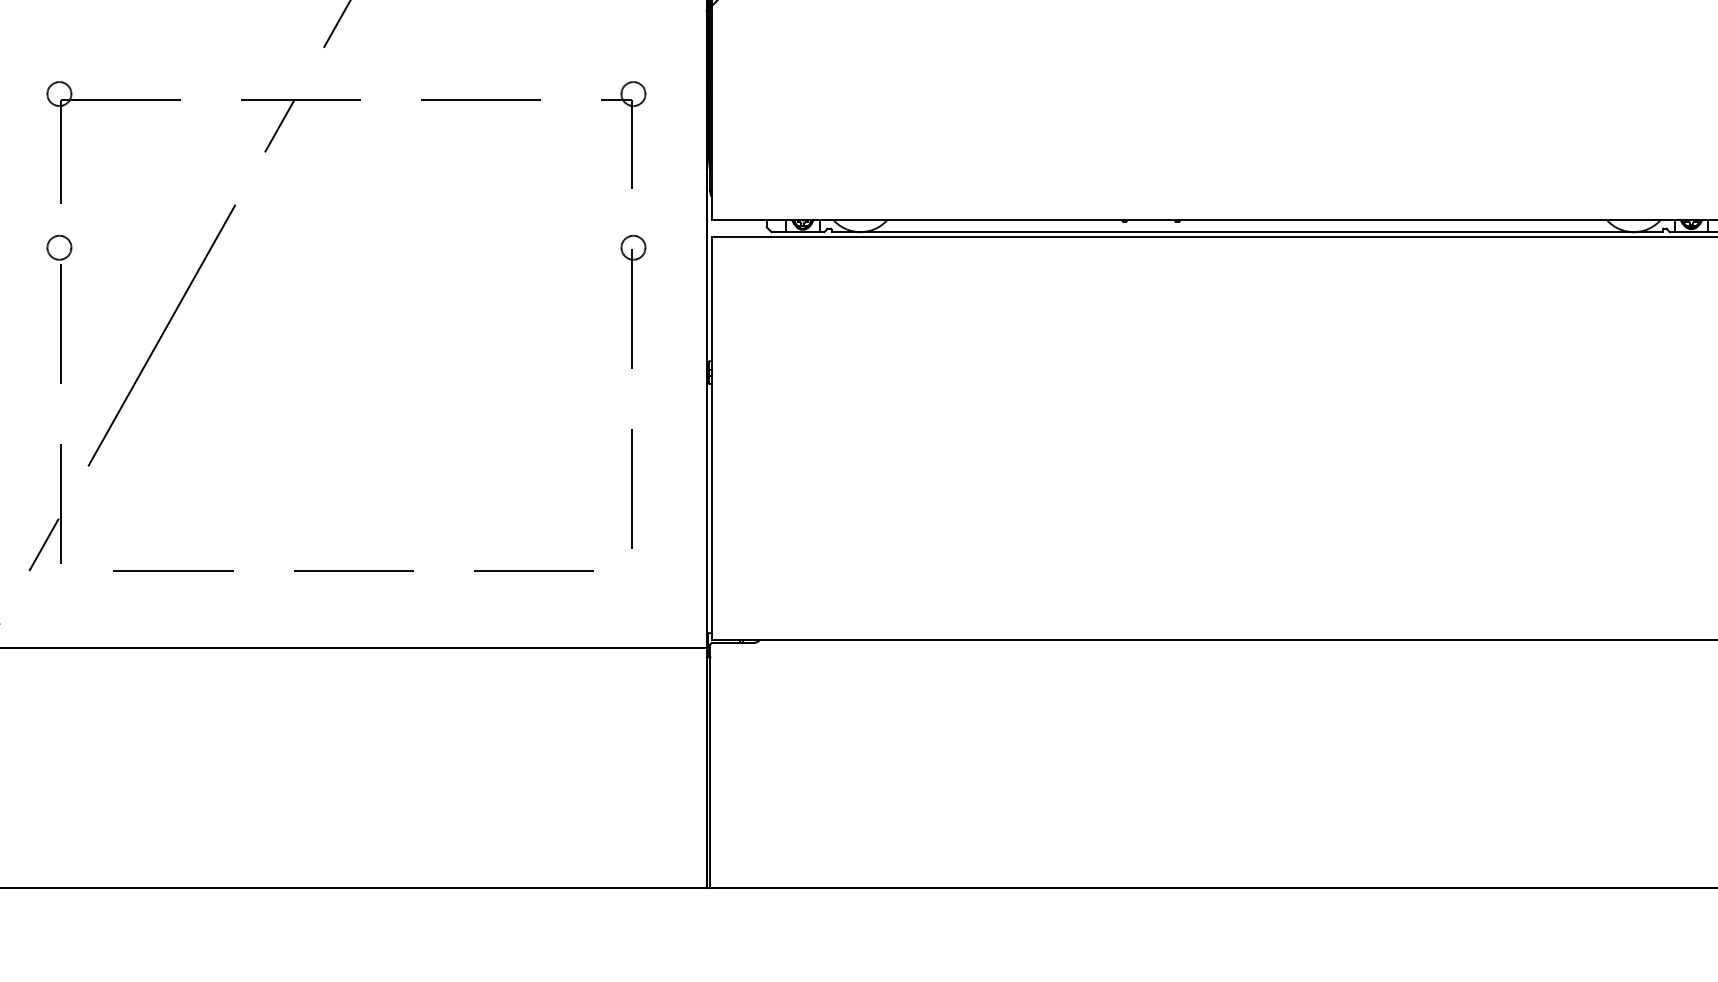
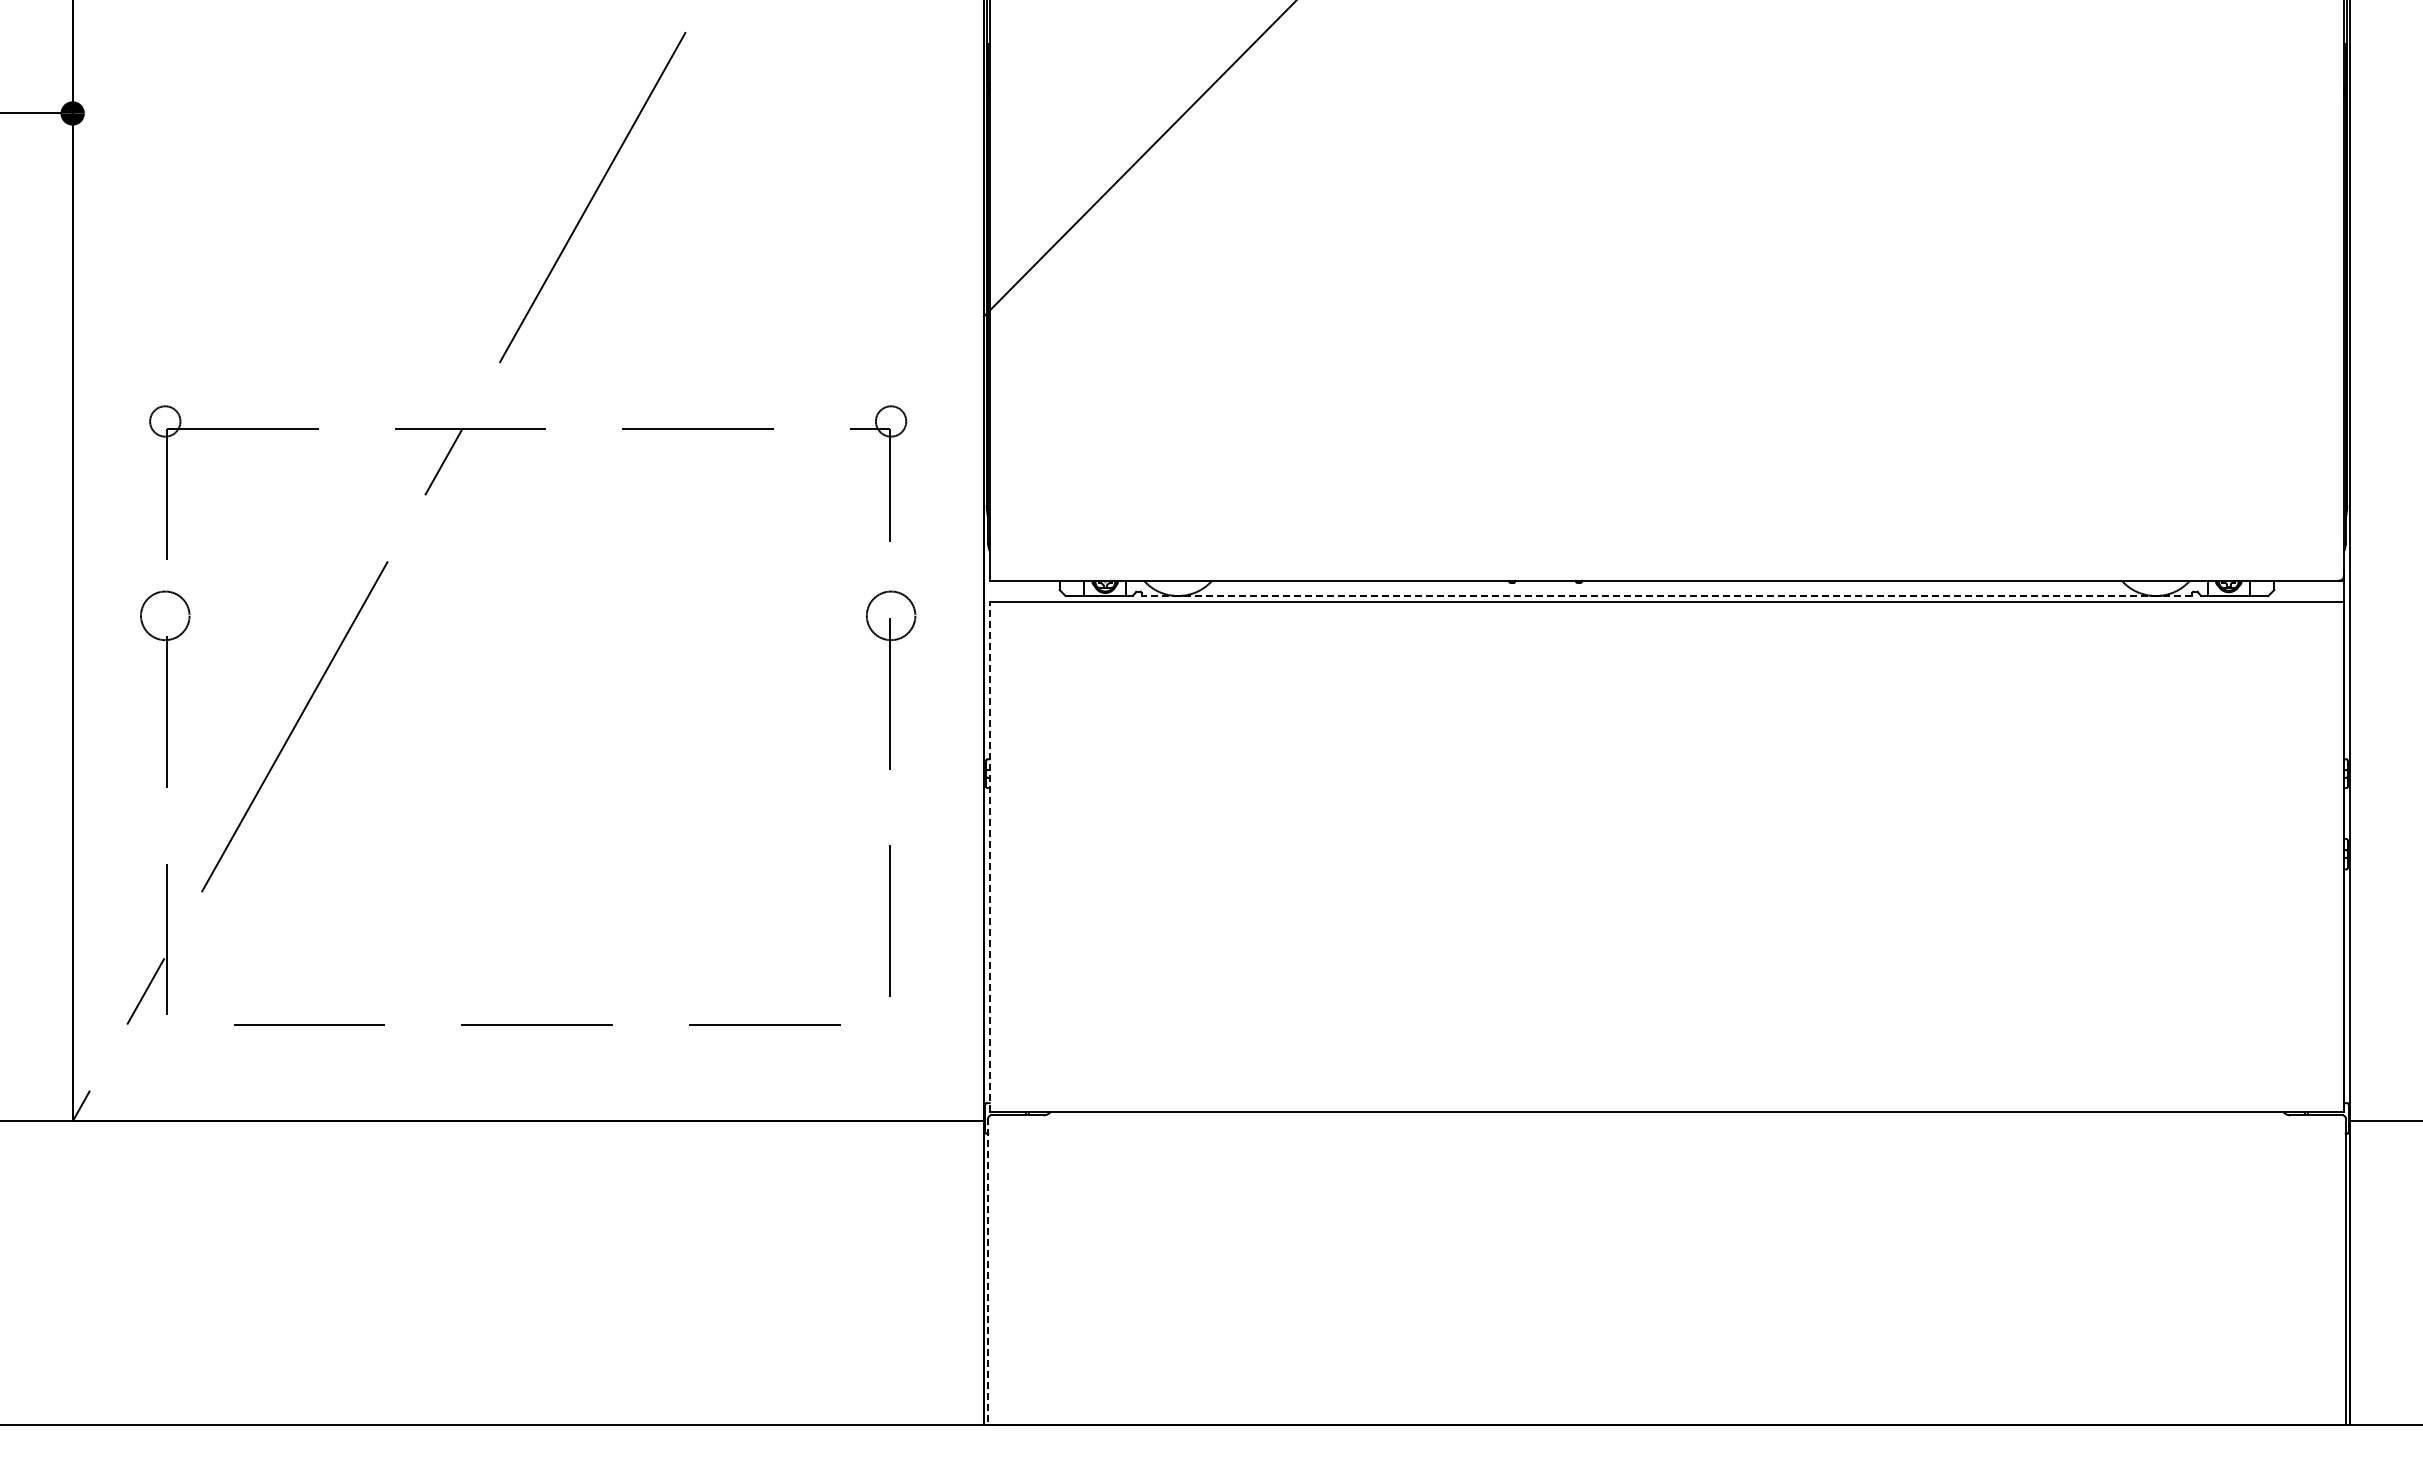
line: (1246, 232) -> (1666, 596), solid -> dashed
circle: (59, 247) -> (165, 615), size x1.6
circle: (633, 247) -> (890, 615), size x1.6
line: (711, 438) -> (989, 856), solid -> dashed
line: (710, 767) -> (988, 1272), solid -> dashed

